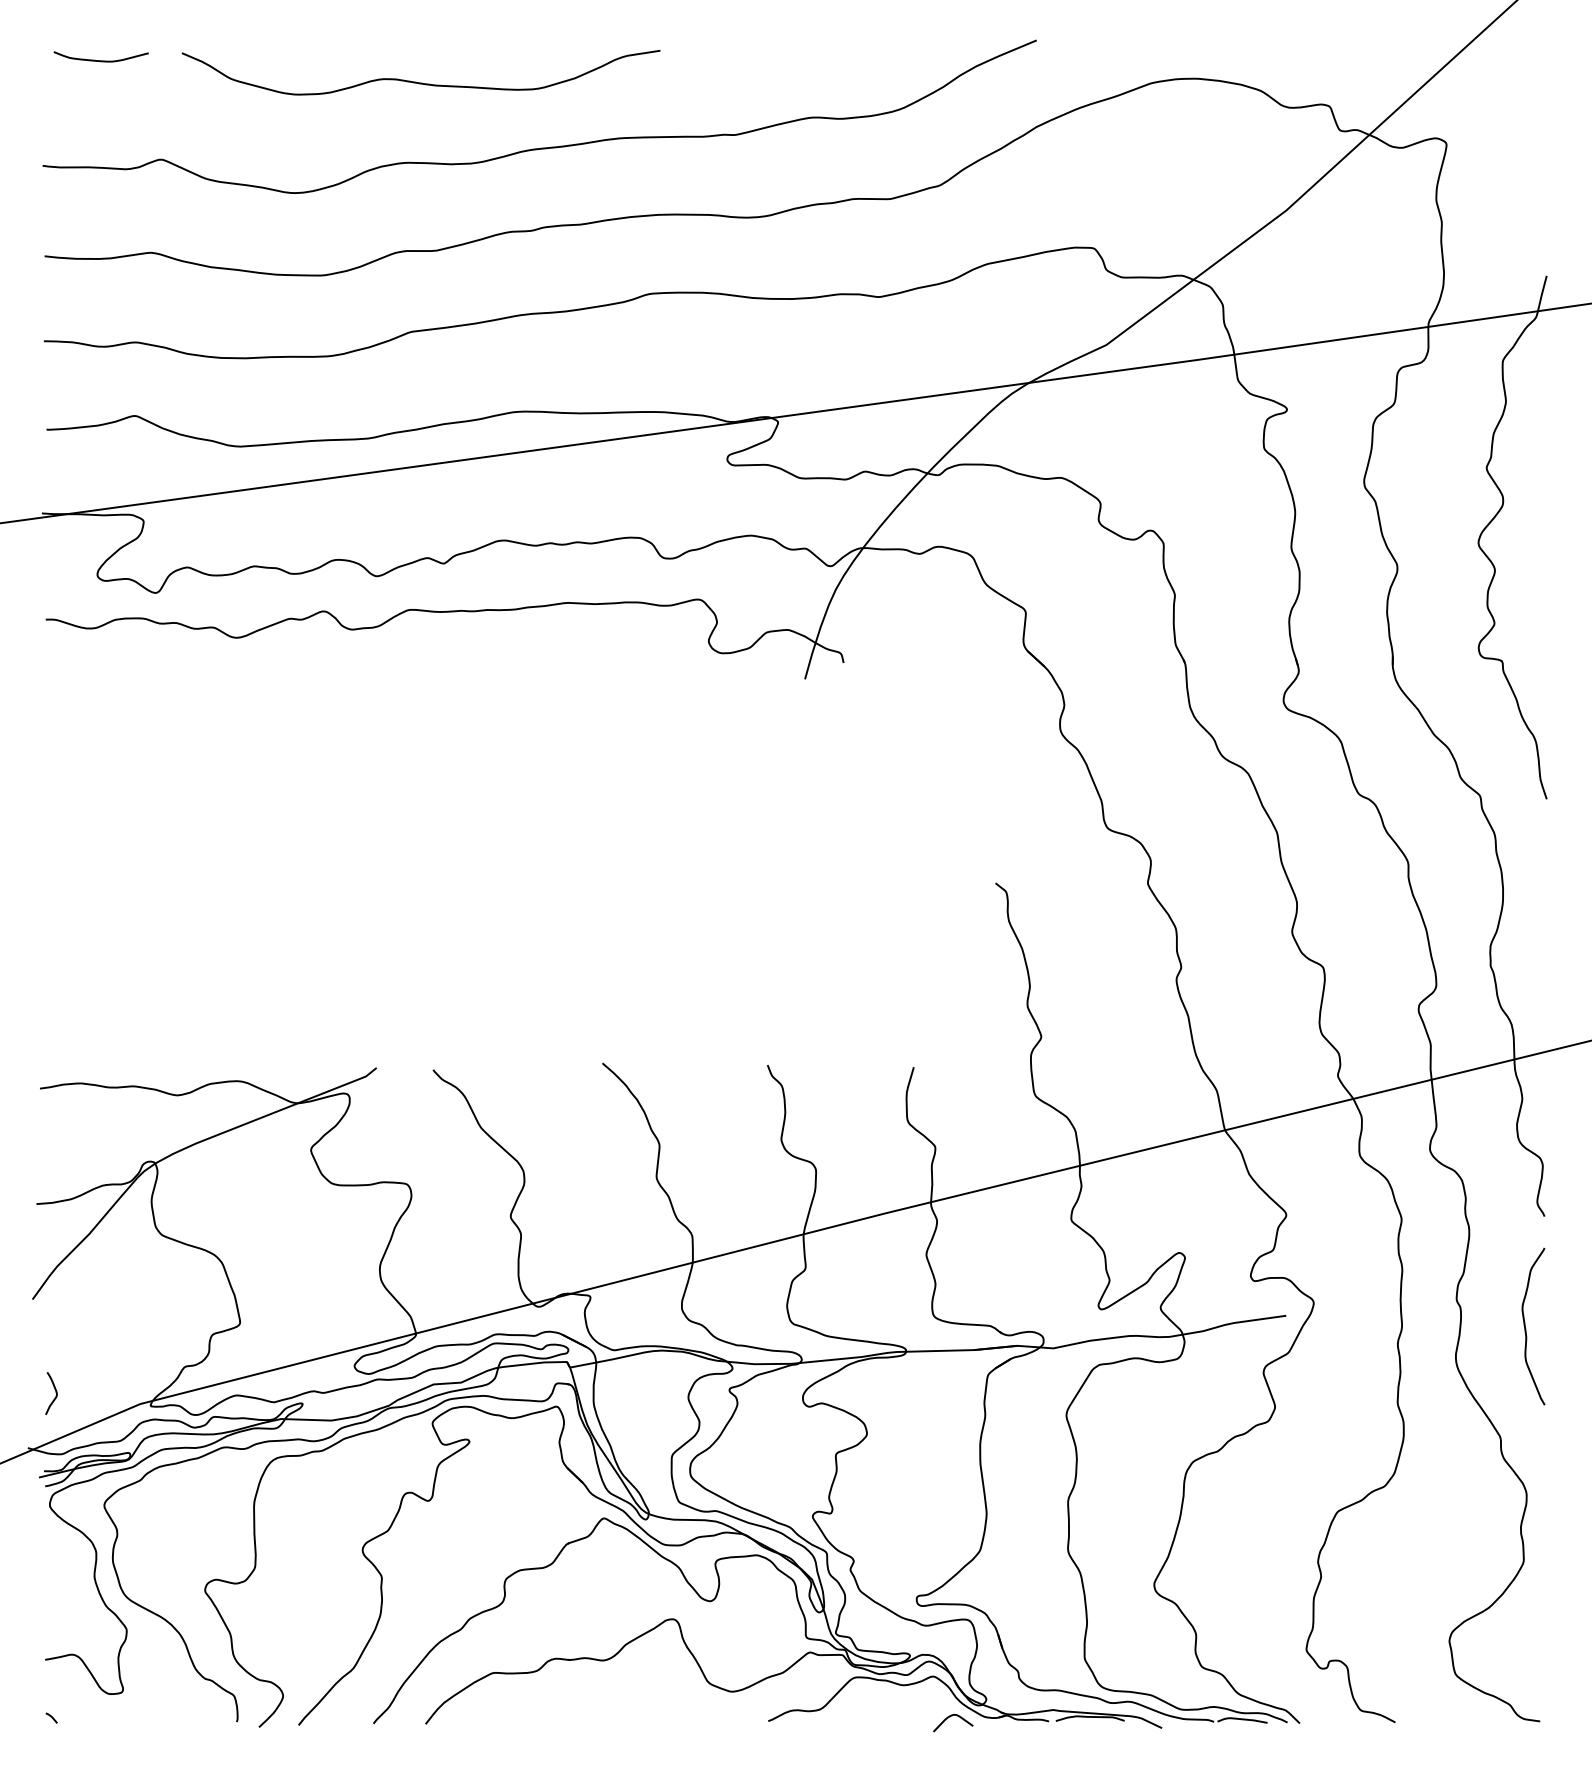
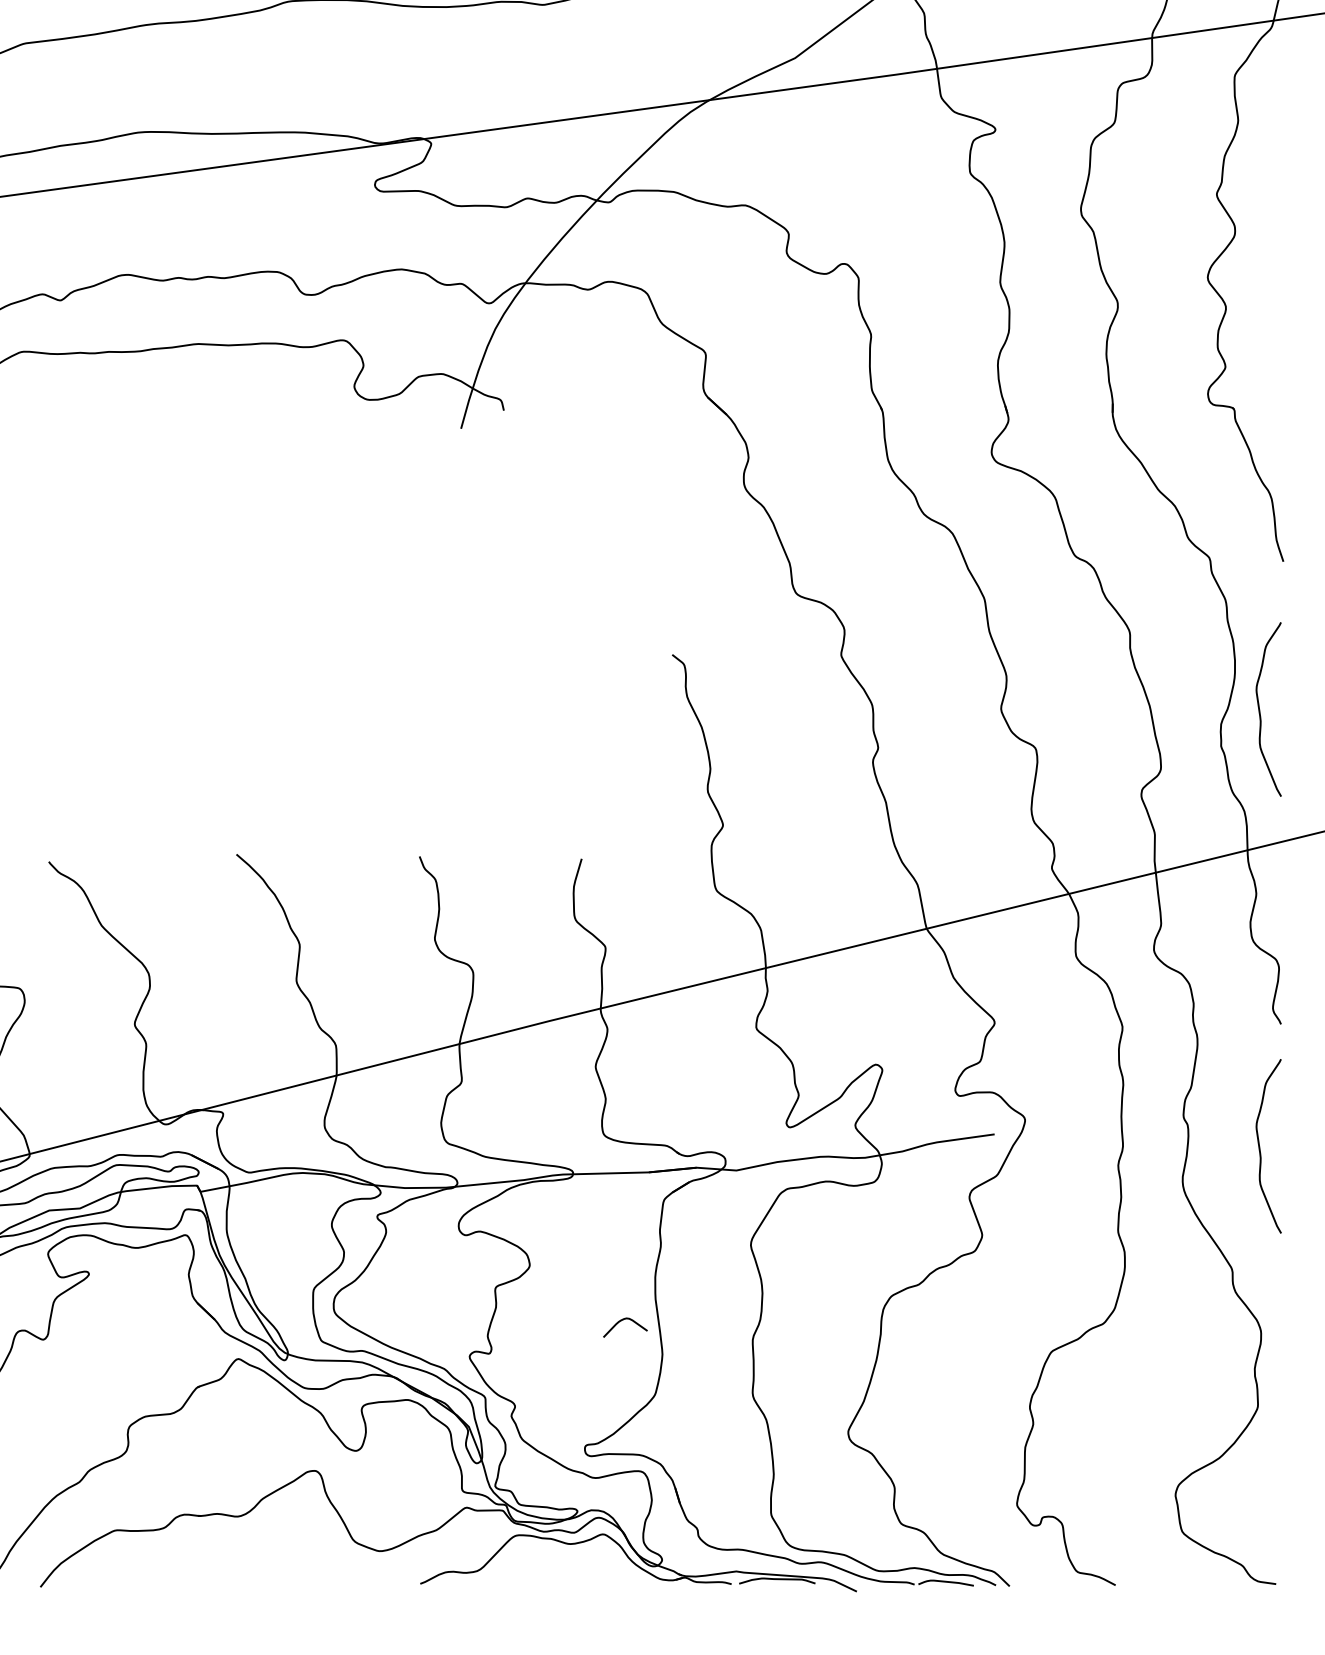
curve: (1526, 934) -> (1260, 711), added
curve: (950, 1717) -> (622, 1321), moved

